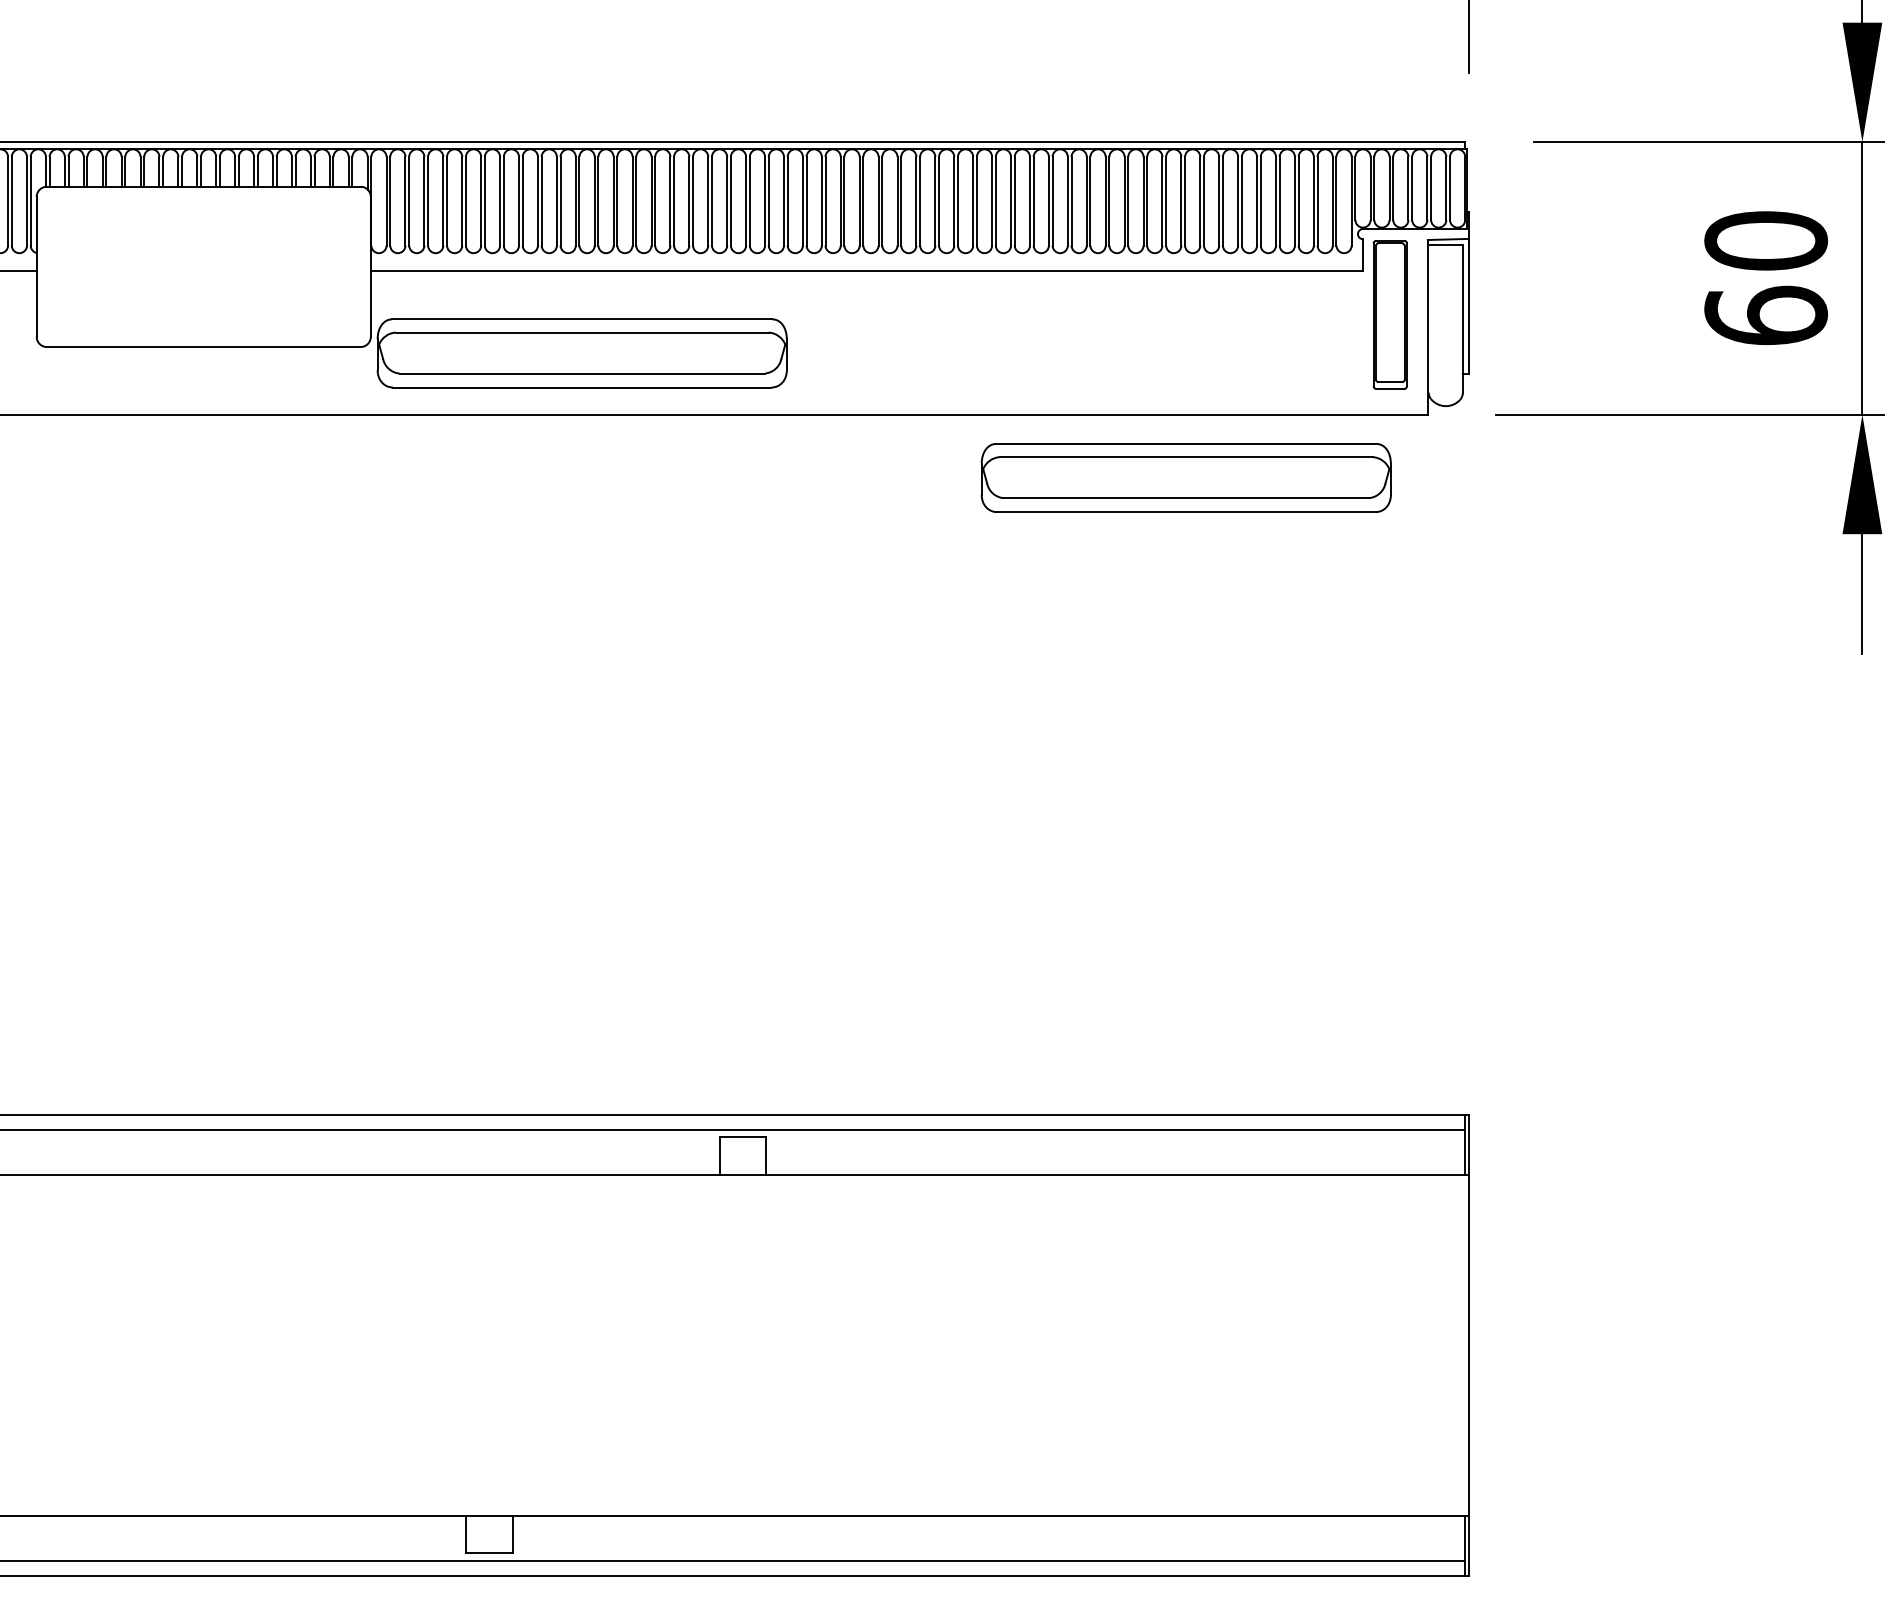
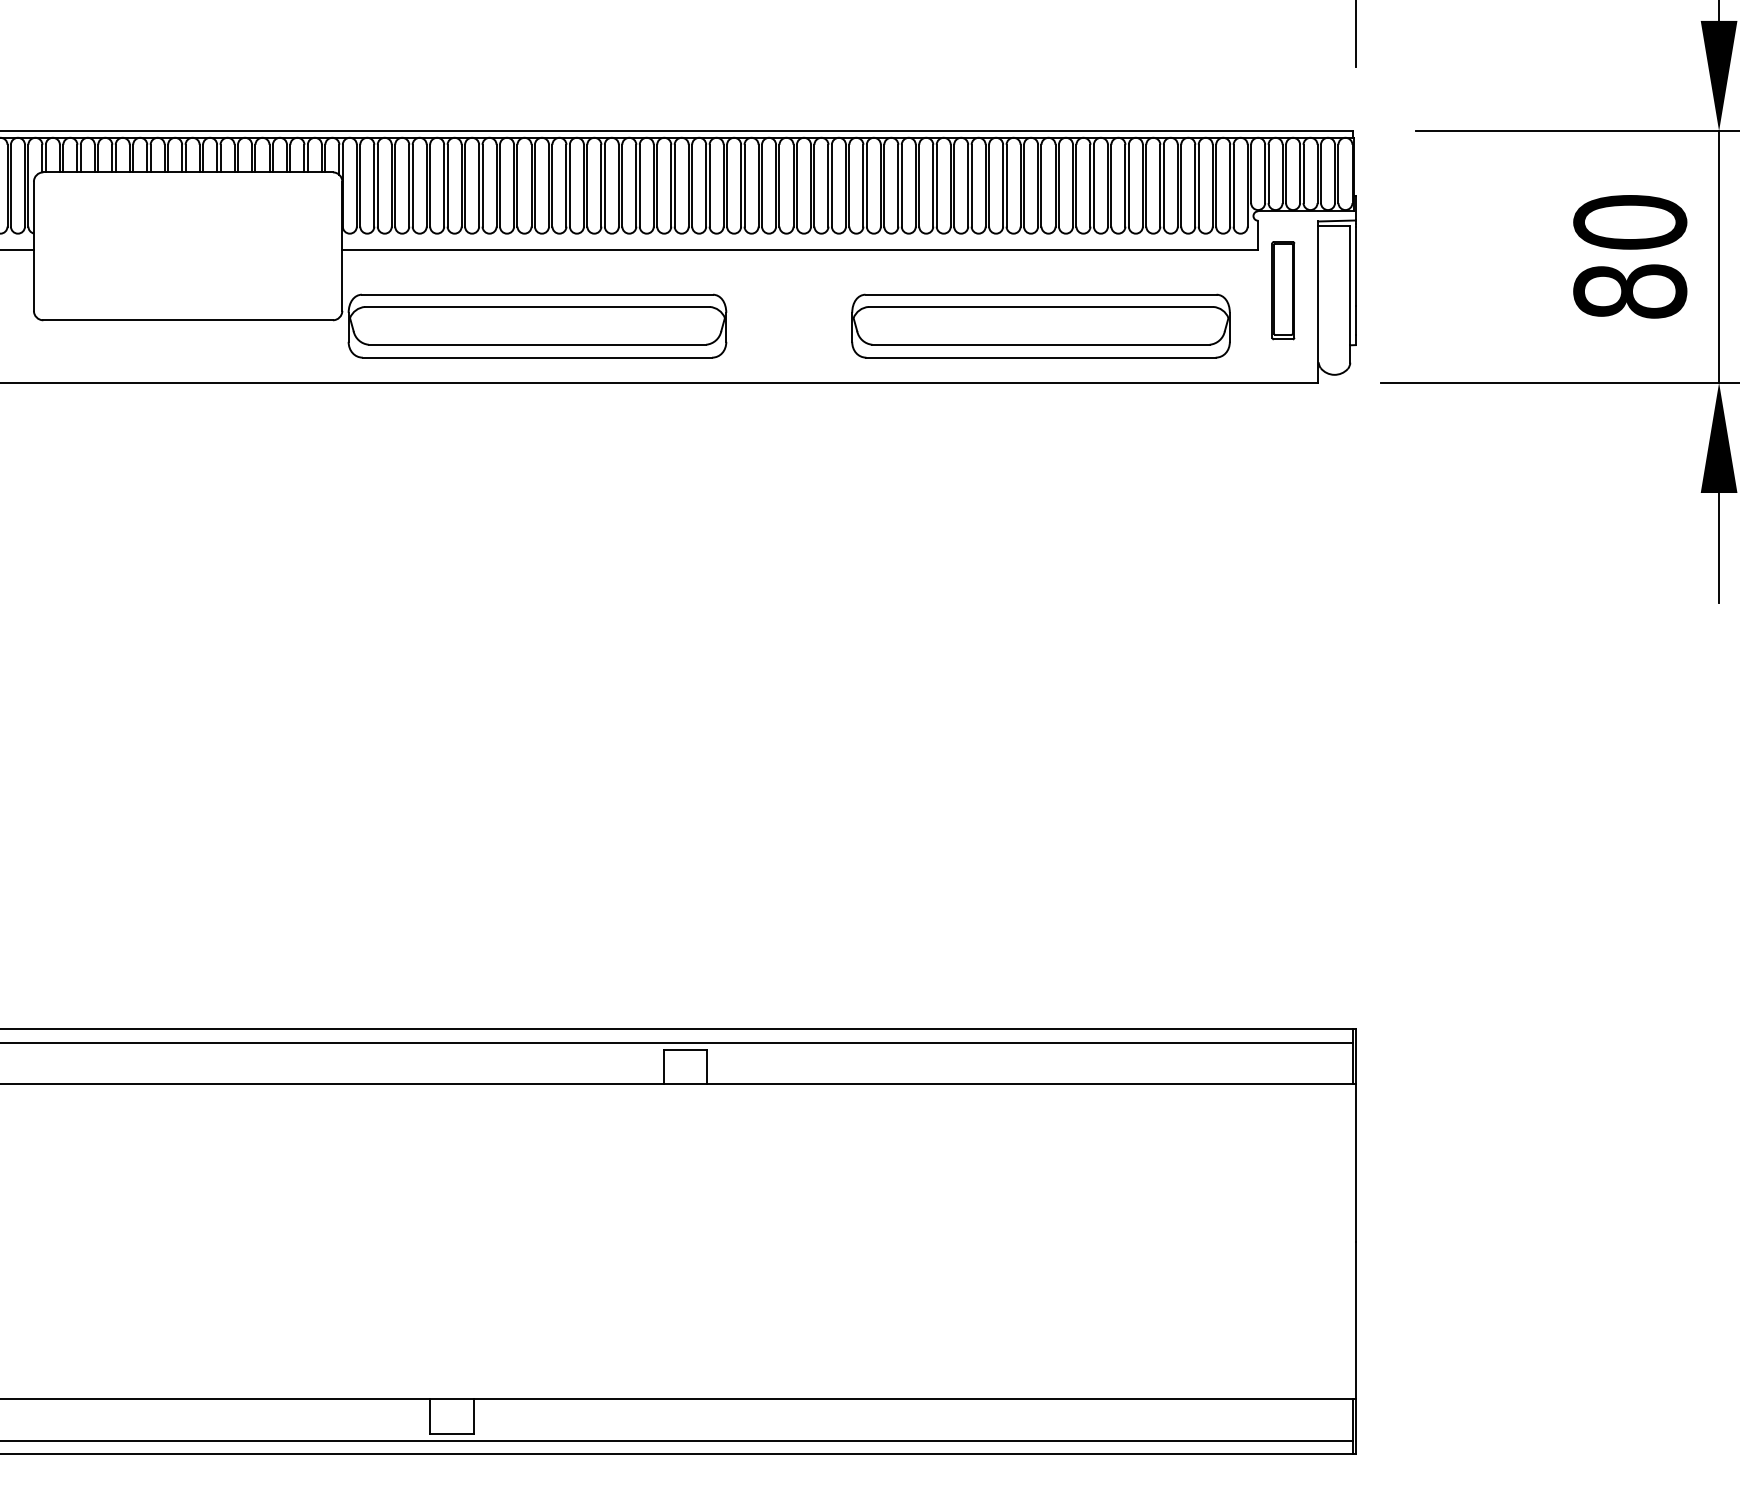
part: (1390, 314) -> (1283, 290), size x0.71
text: (1766, 314) -> (1630, 290), 60 -> 80
part: (1185, 477) -> (1040, 325), moved

